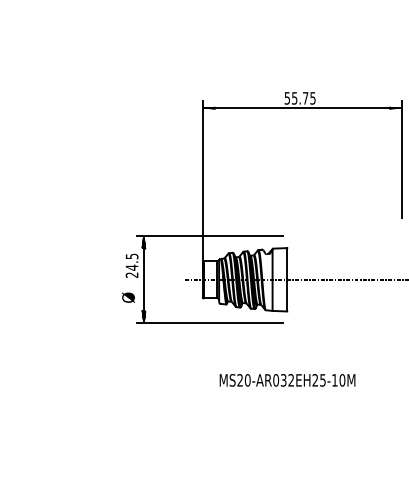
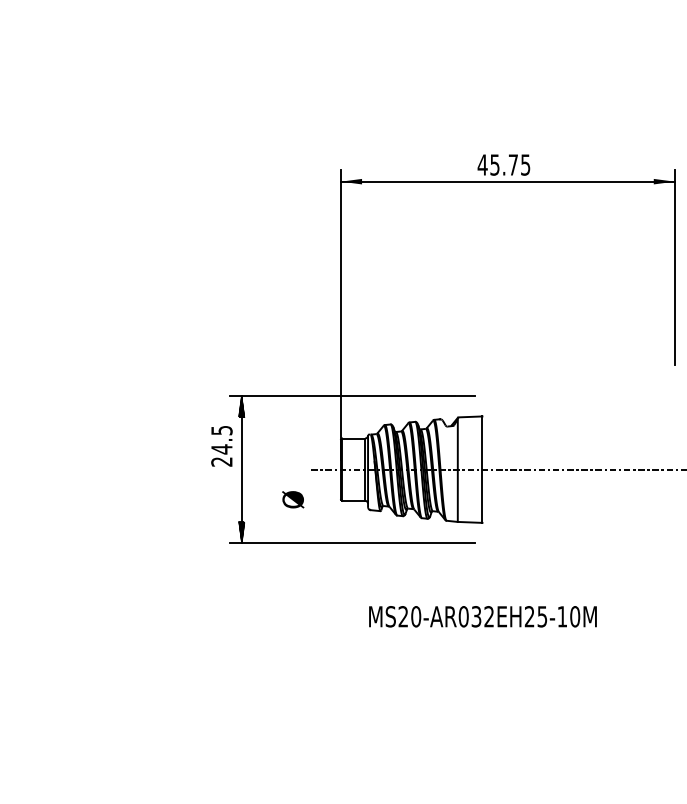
text: (287, 98) -> (482, 165), 55.75 -> 45.75
text: (128, 297) -> (293, 499), moved
text: (287, 380) -> (482, 616), moved

